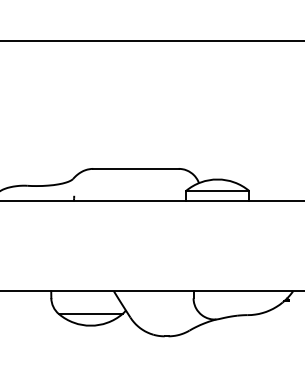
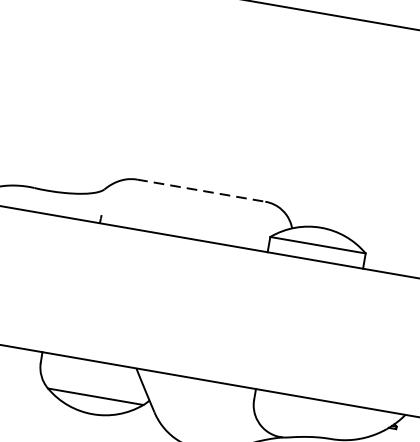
line: (135, 168) -> (200, 189), solid -> dashed

